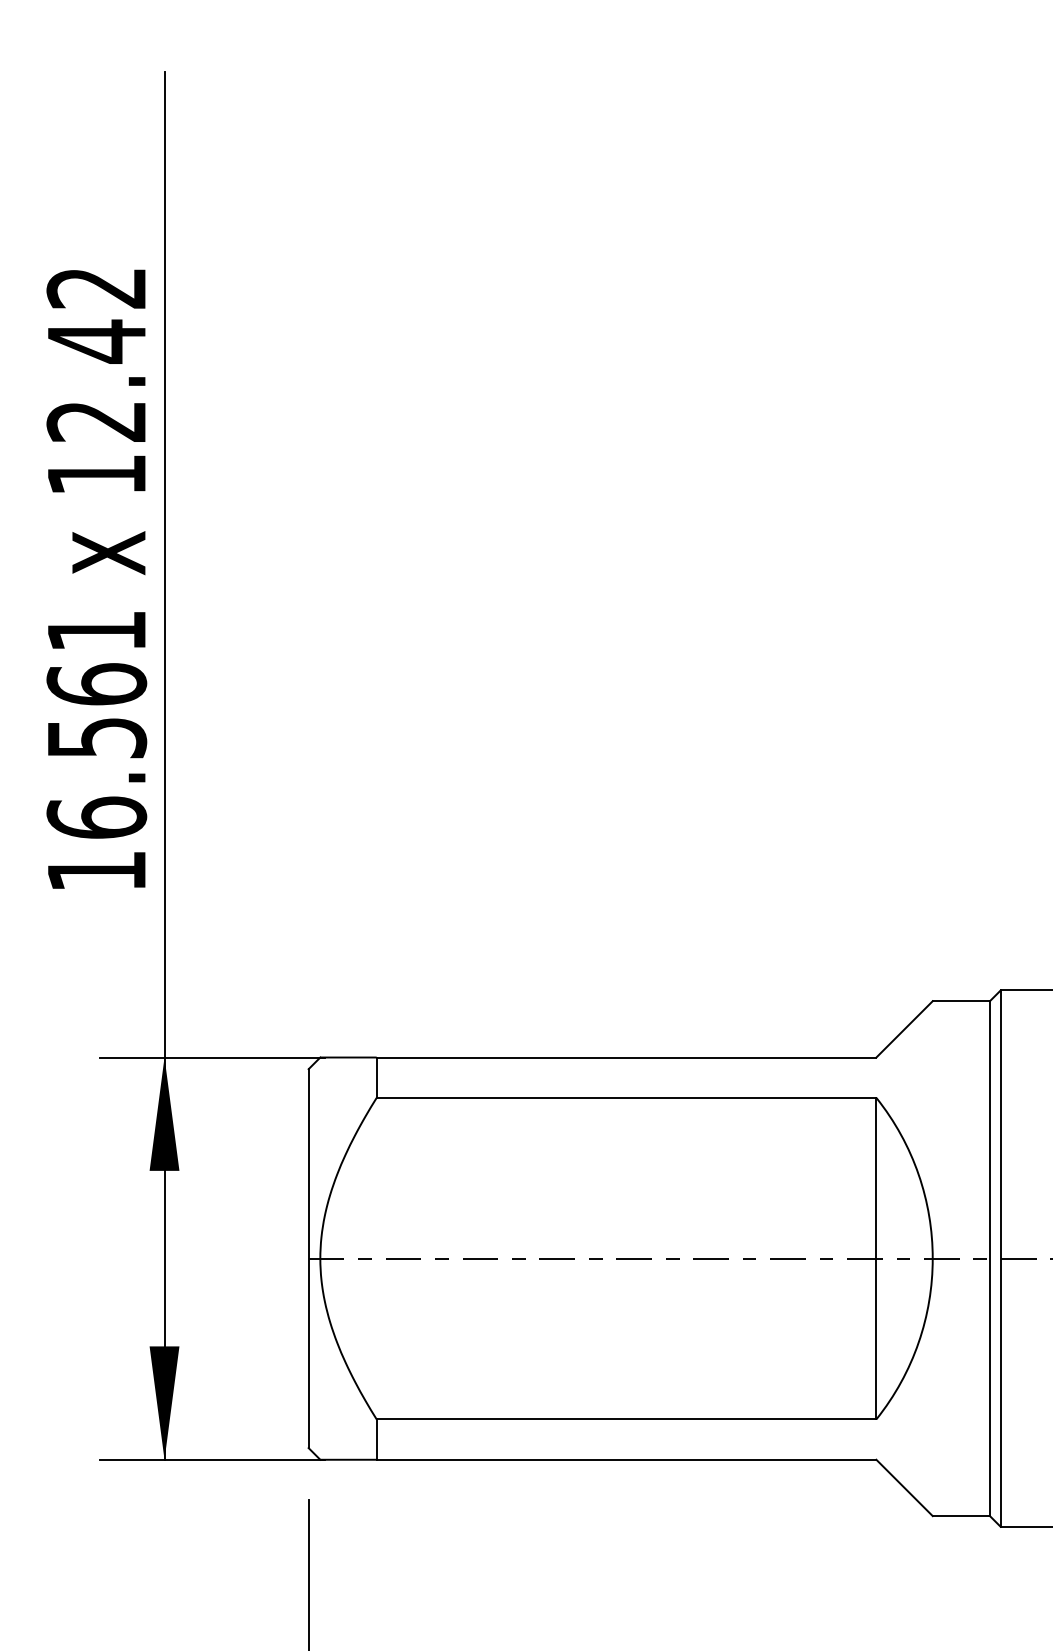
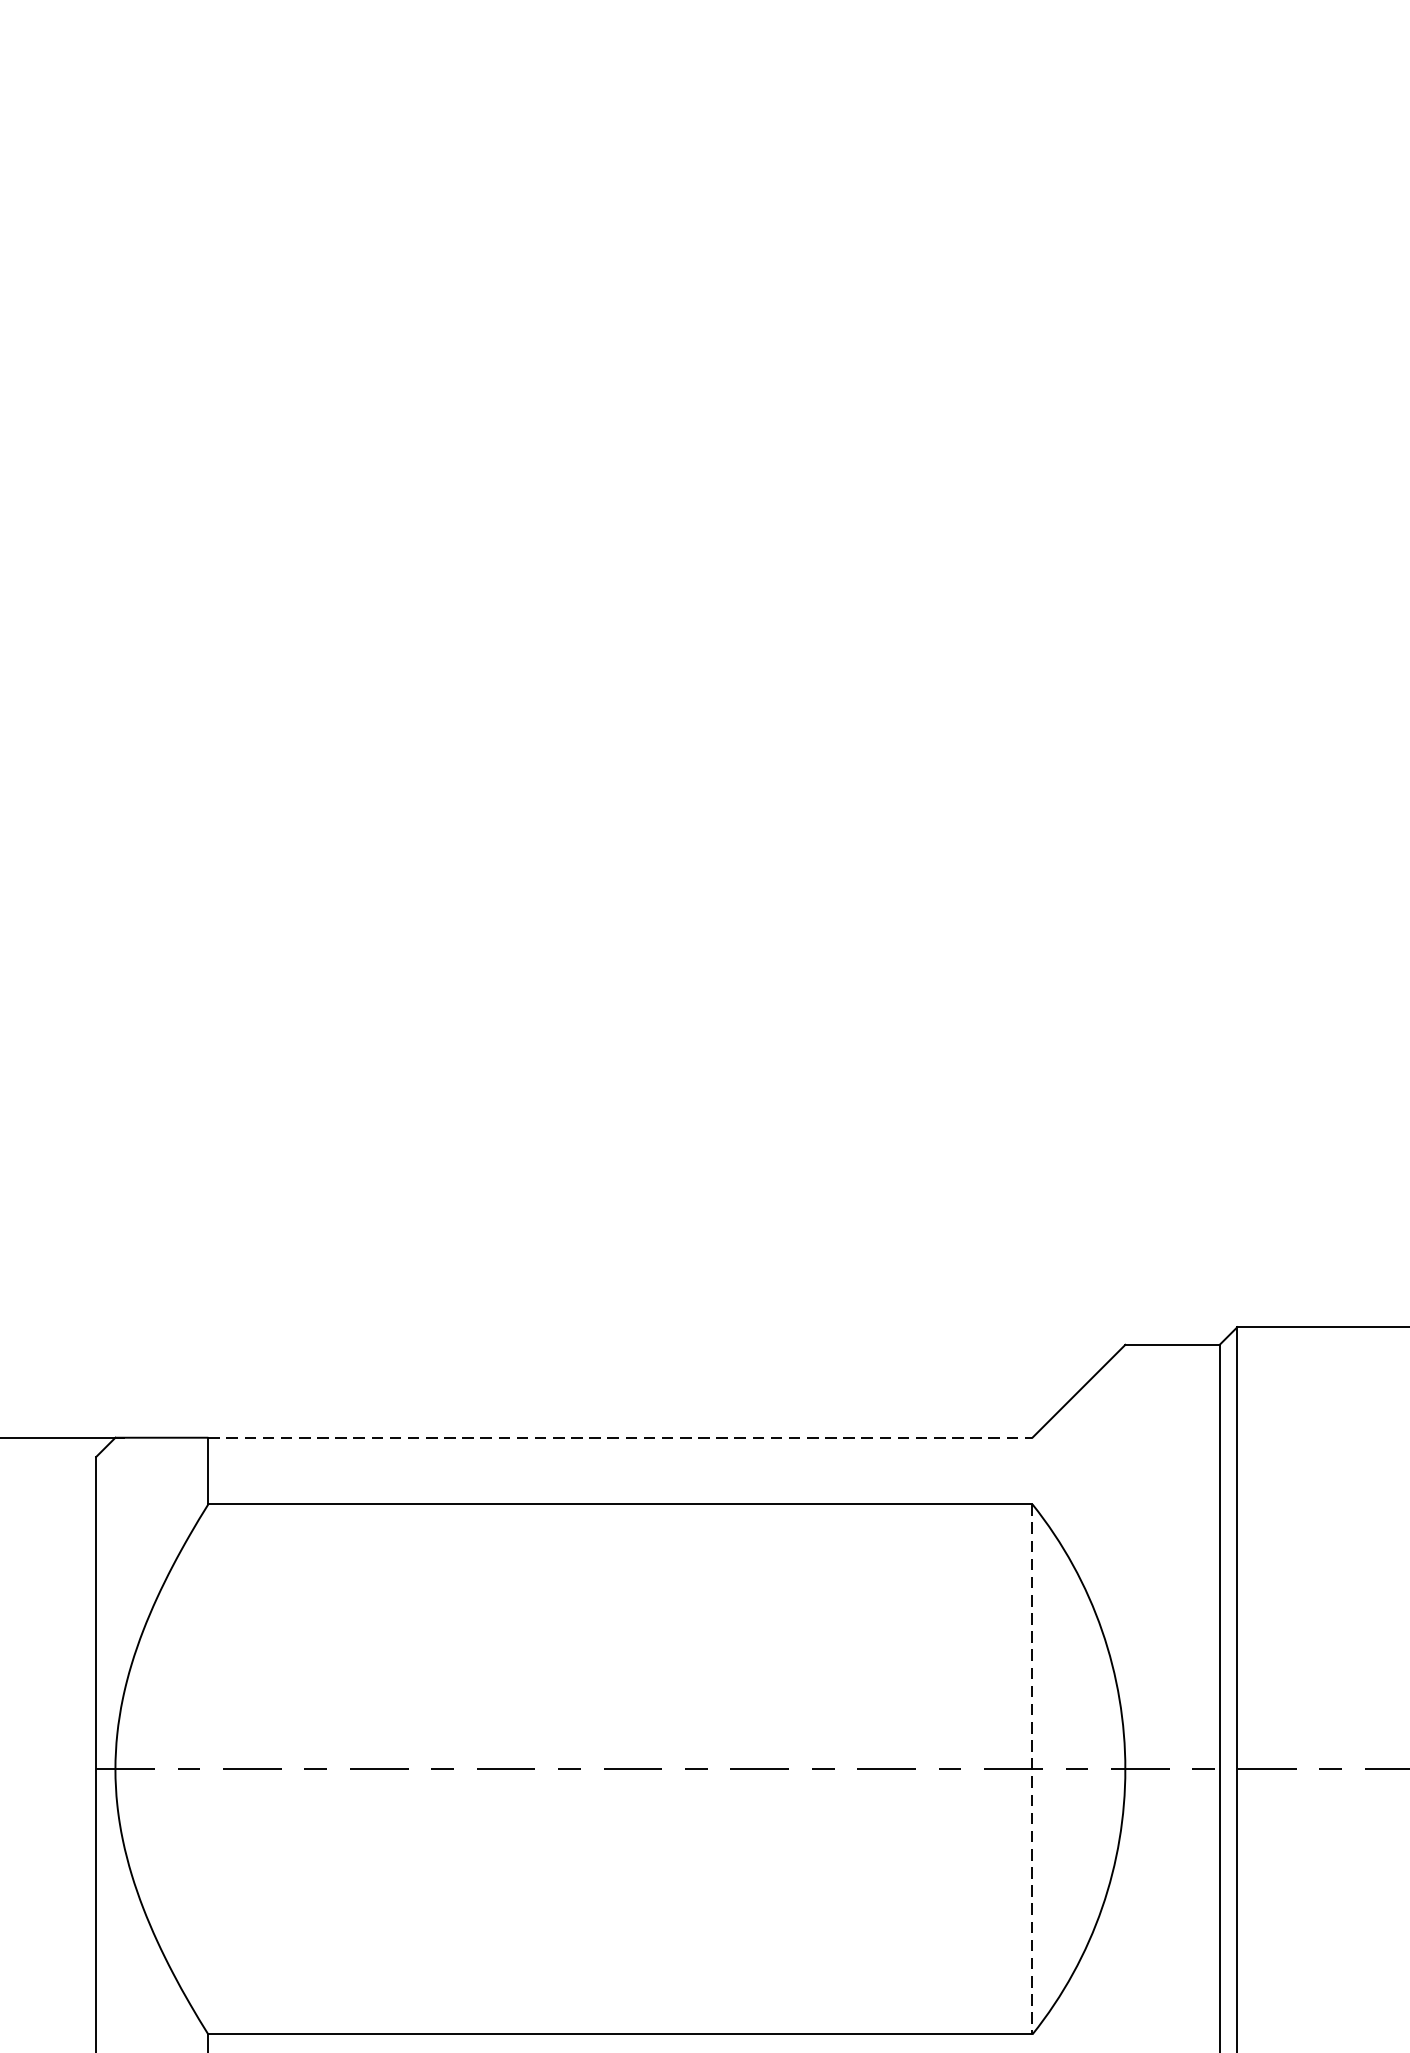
line: (626, 1057) -> (620, 1437), solid -> dashed
line: (876, 1258) -> (1032, 1769), solid -> dashed

